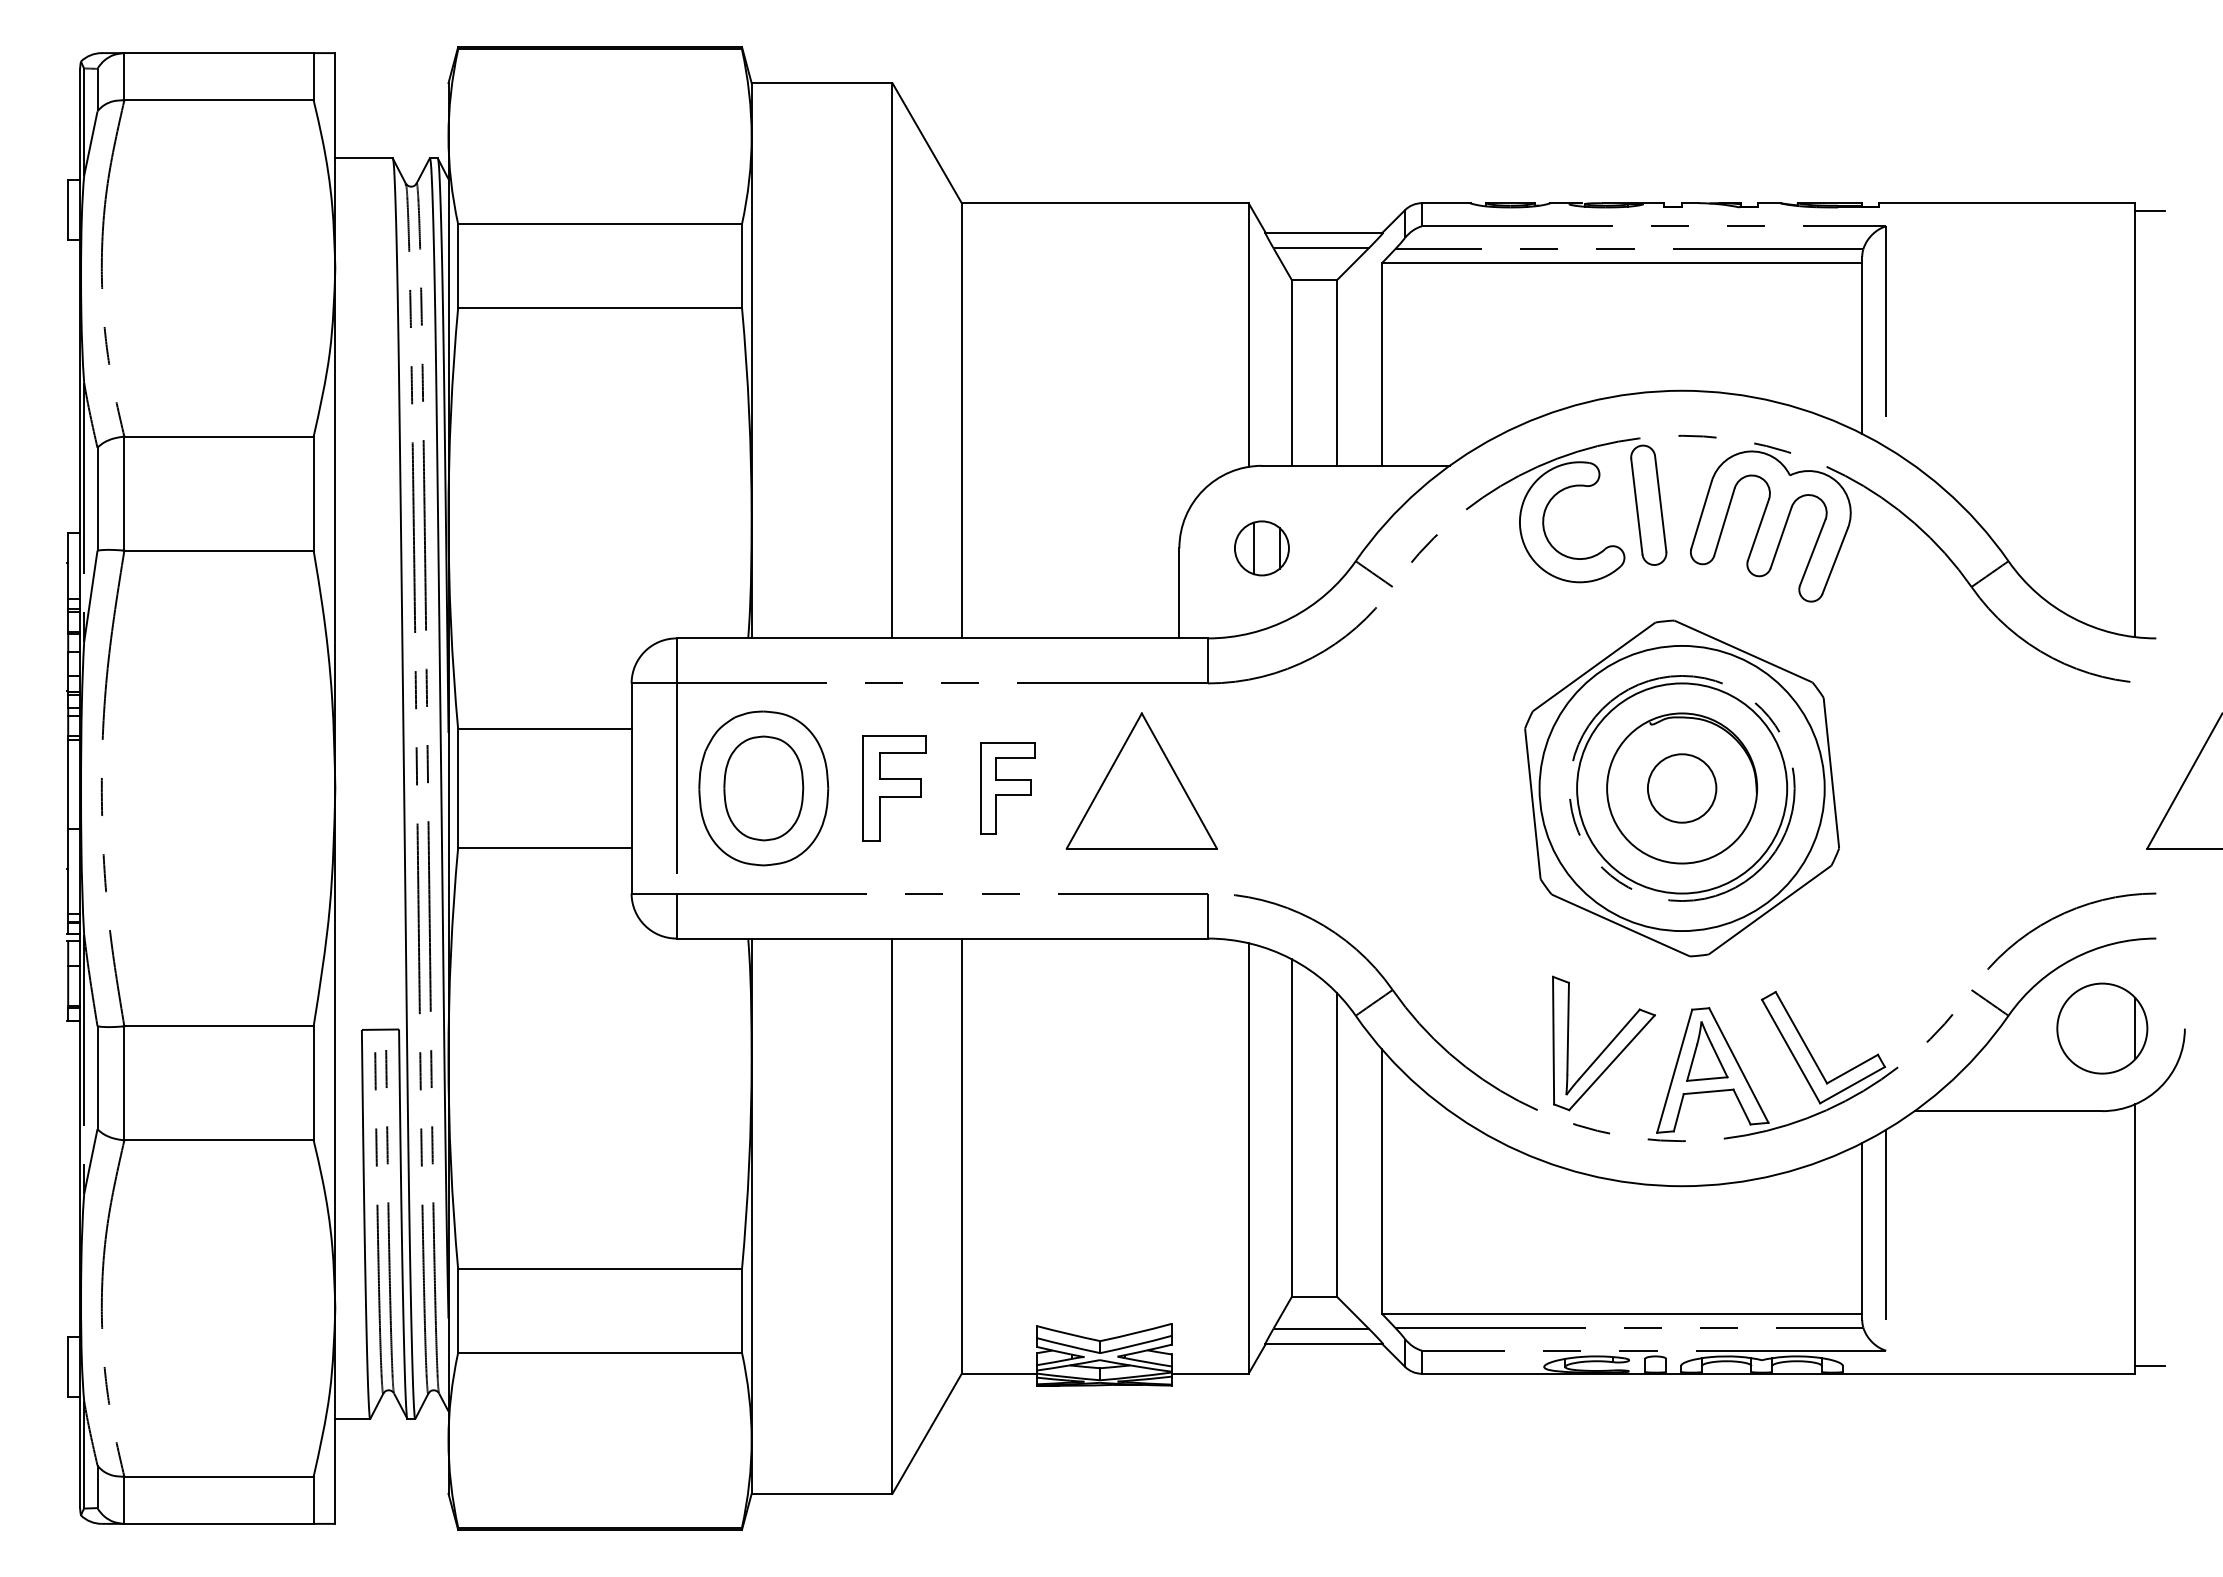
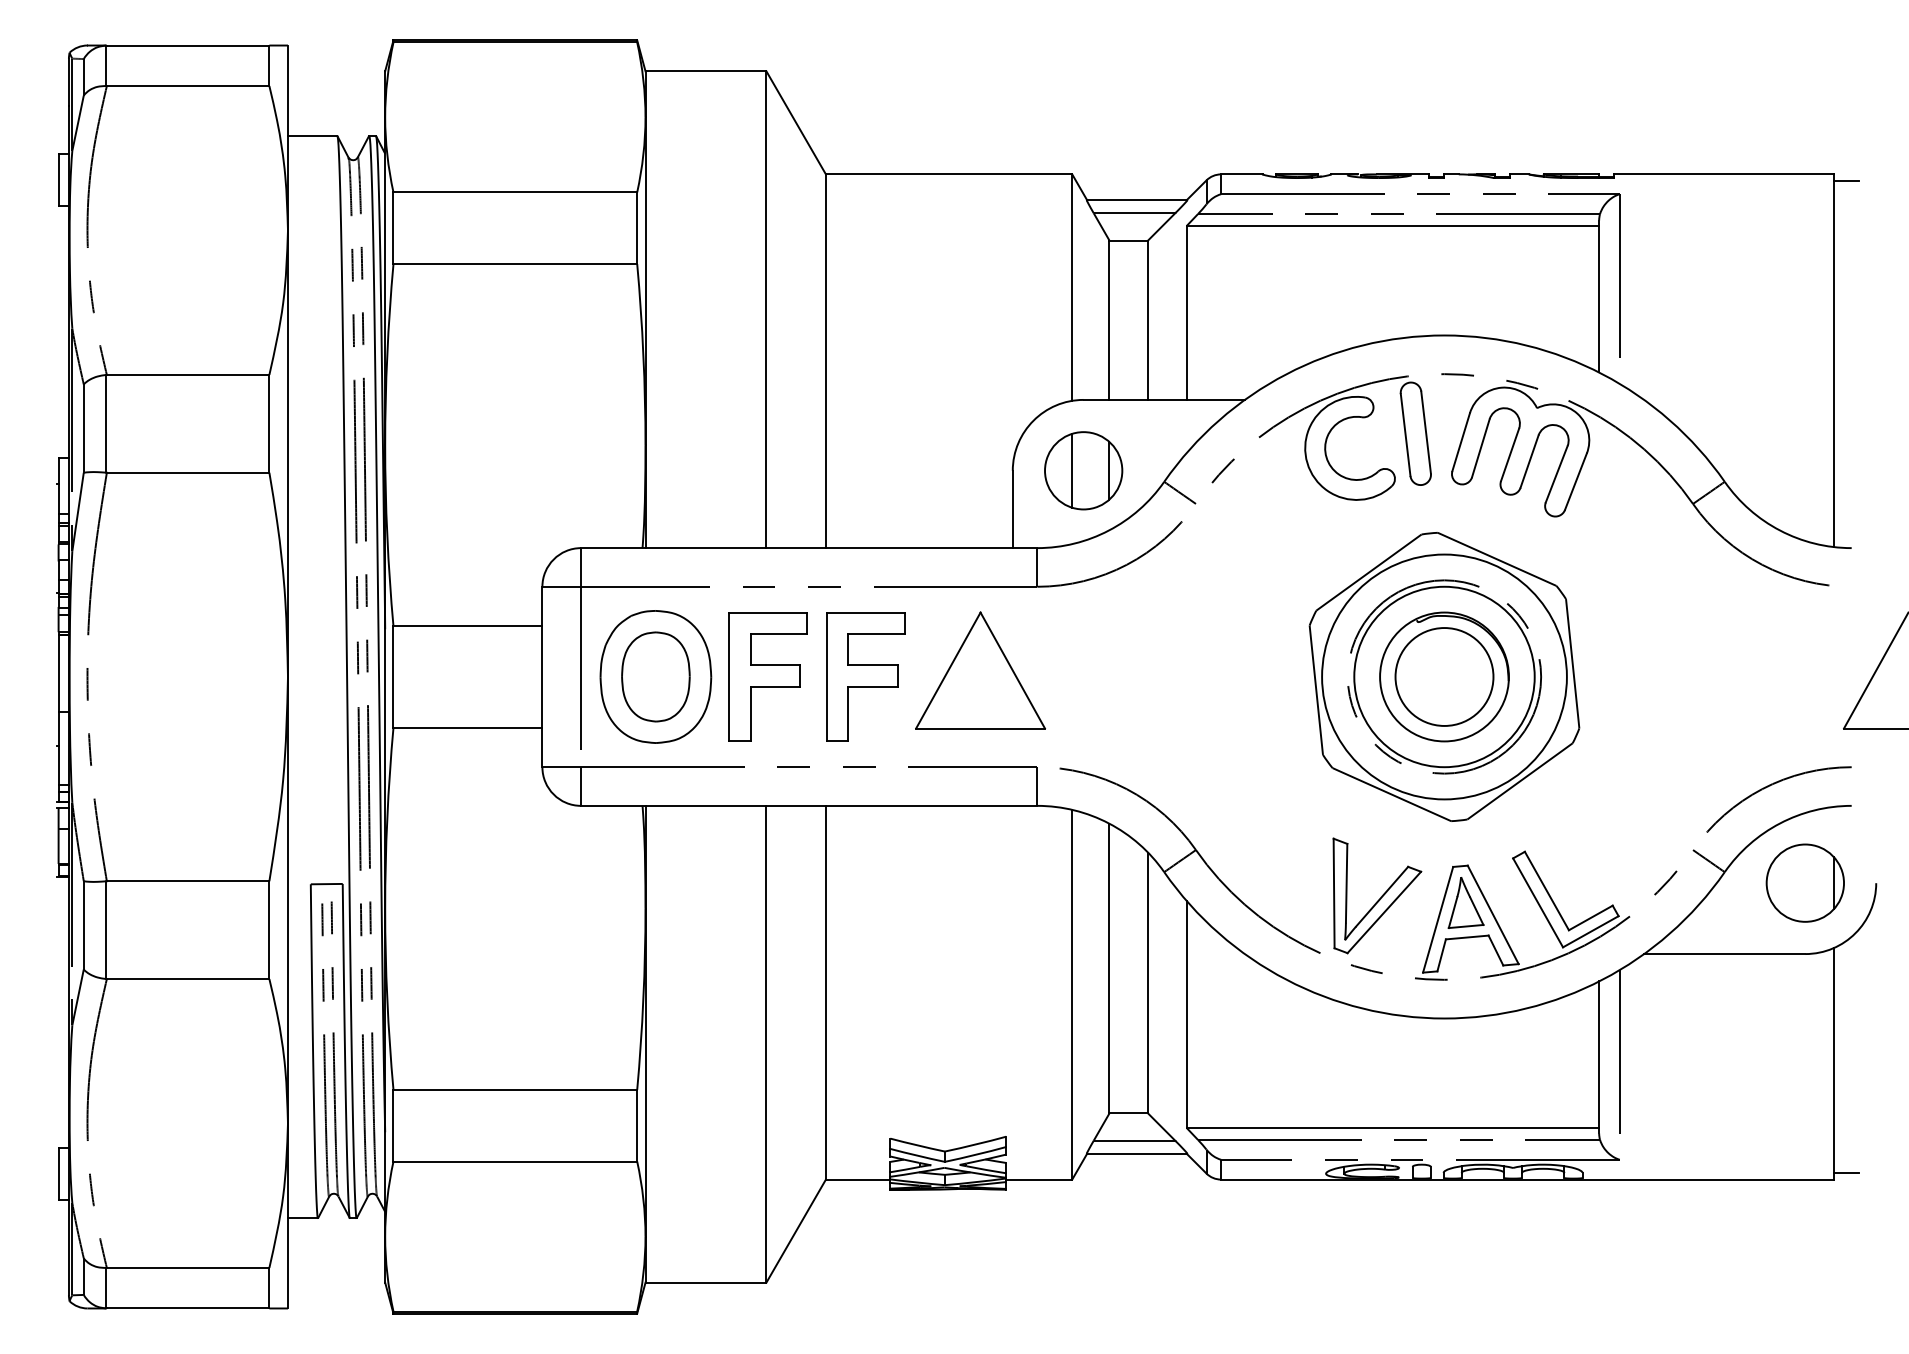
part: (1261, 548) -> (1083, 470), size x1.67
part: (894, 788) -> (768, 677), size x1.43
part: (1007, 788) -> (865, 677), size x1.67
circle: (1682, 788) -> (1444, 677), size x1.67

